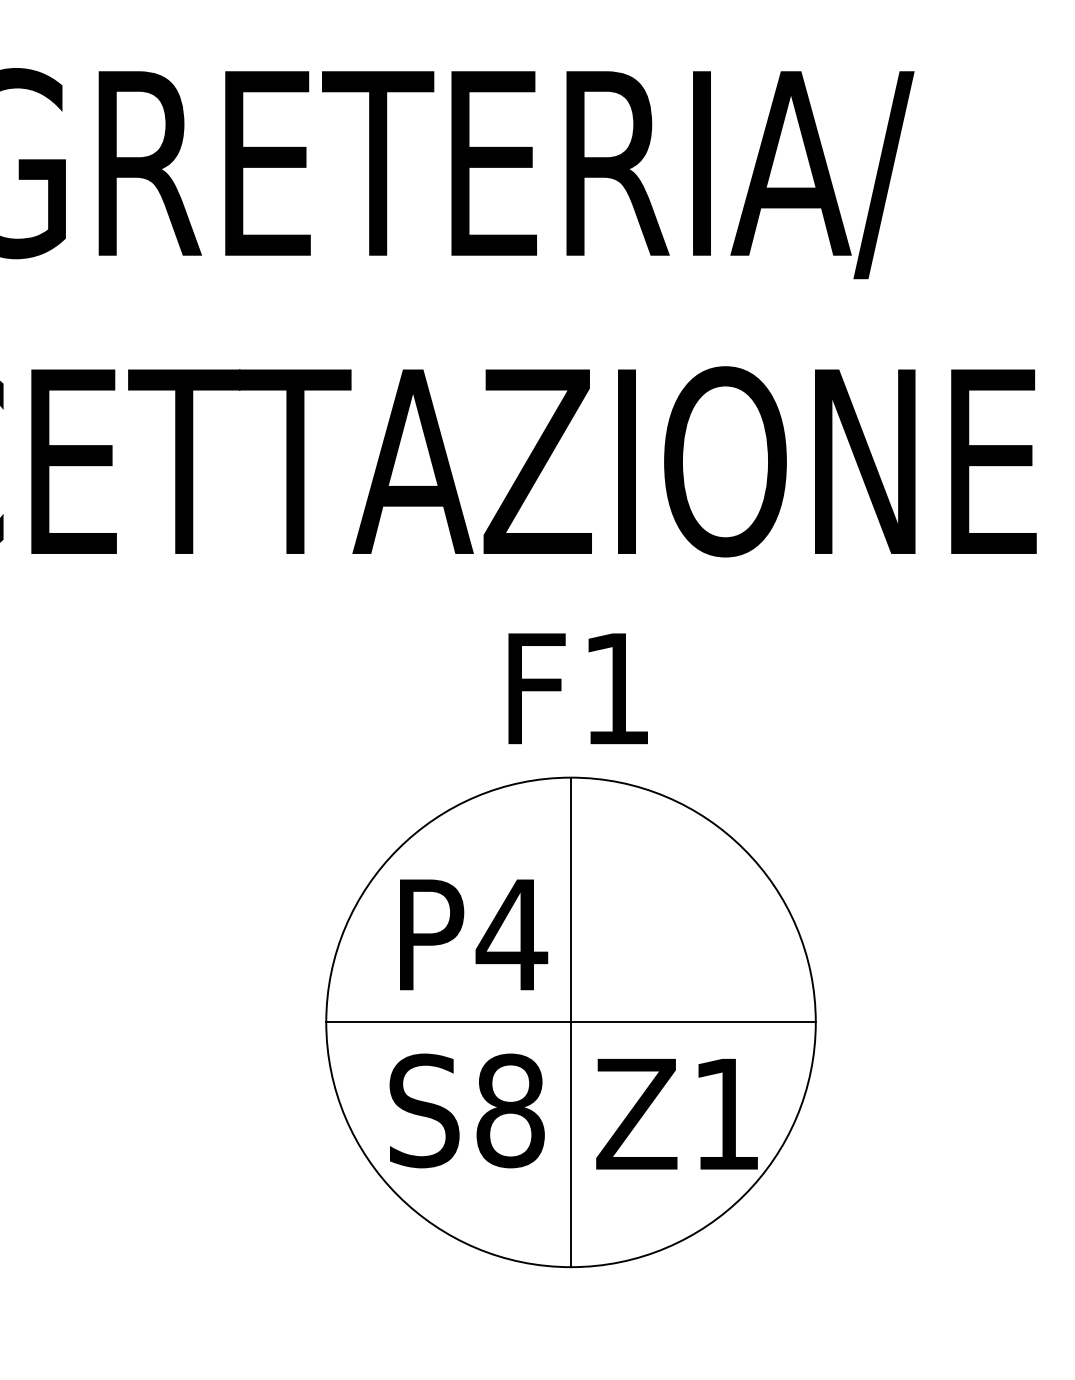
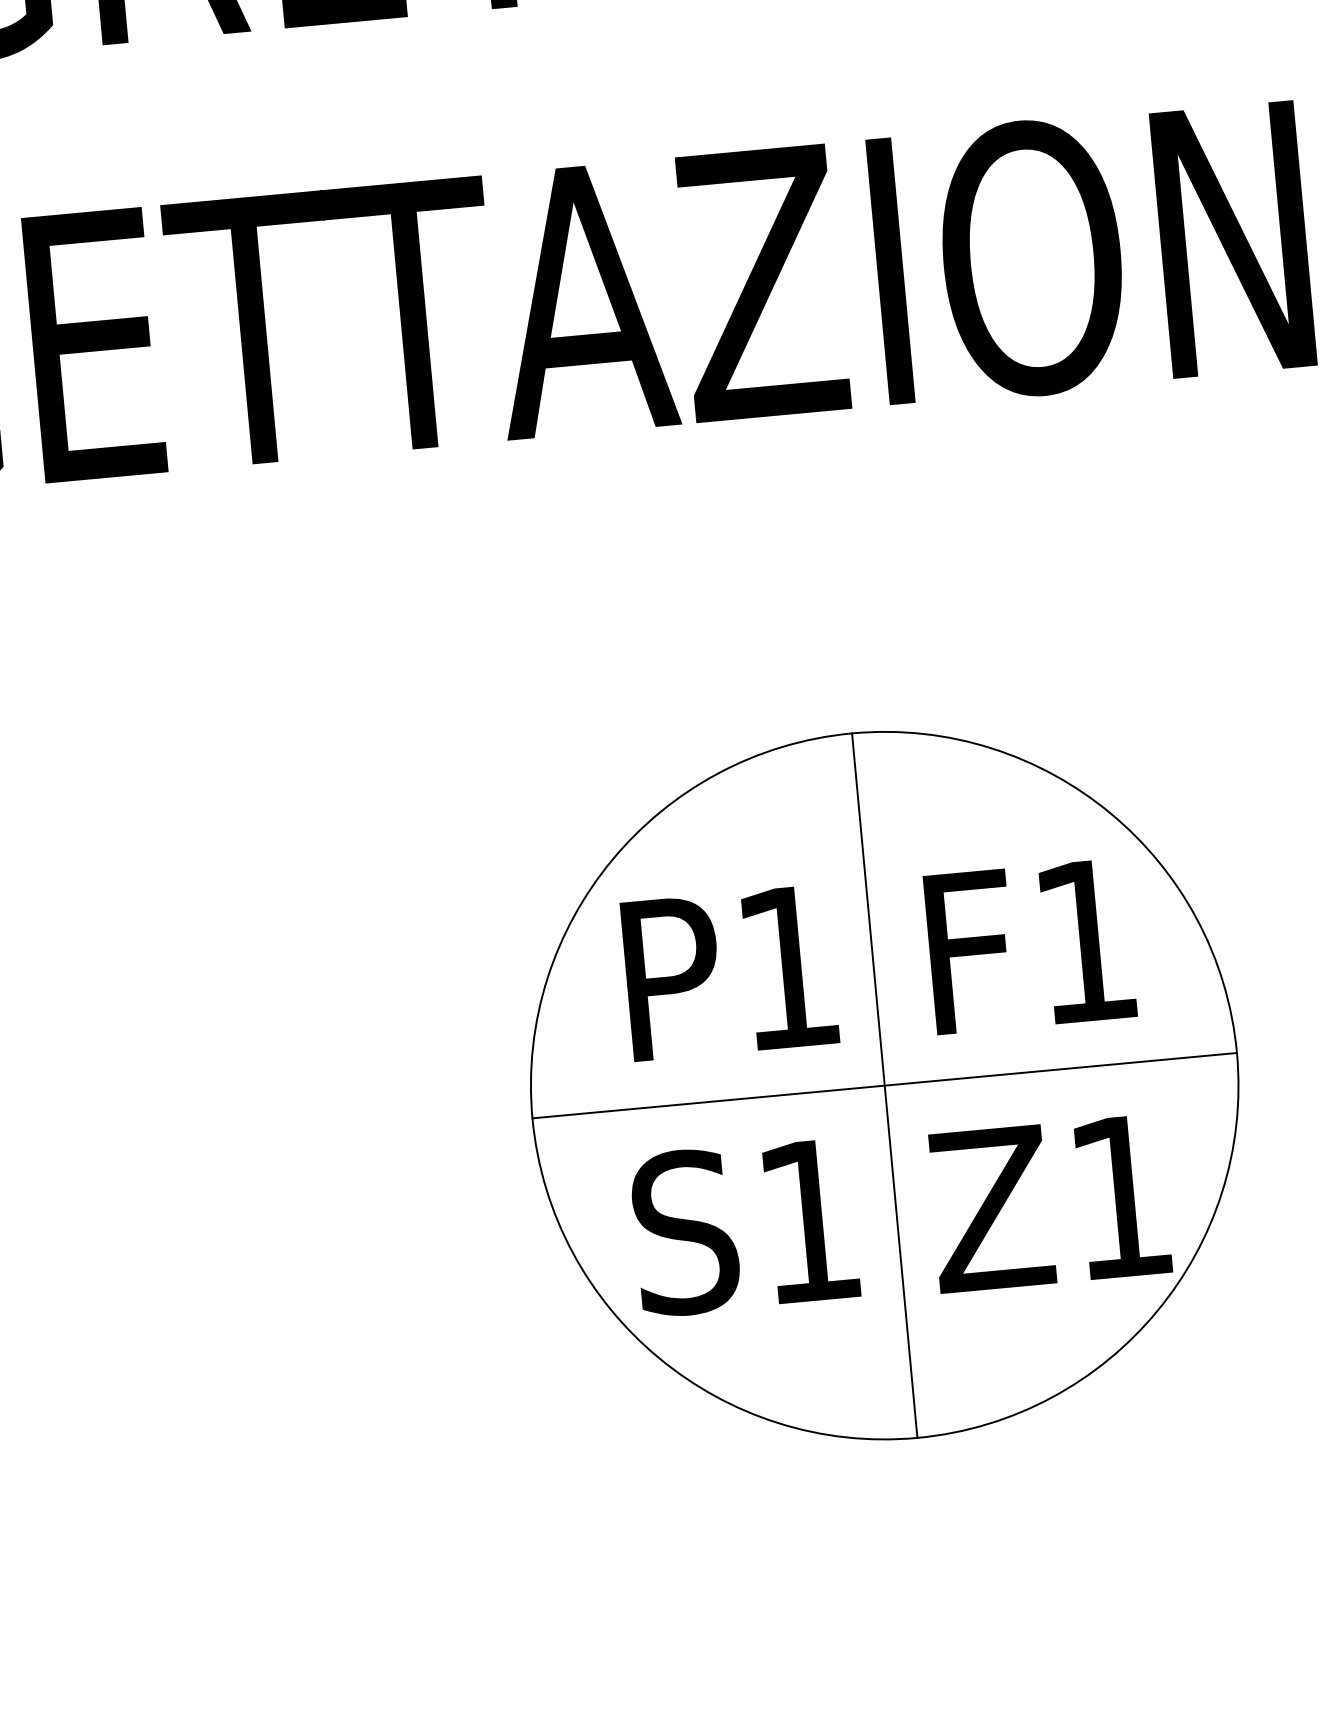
text: (577, 688) -> (1029, 946), moved
text: (511, 934) -> (787, 967), P4 -> P1
text: (510, 1110) -> (809, 1220), S8 -> S1

